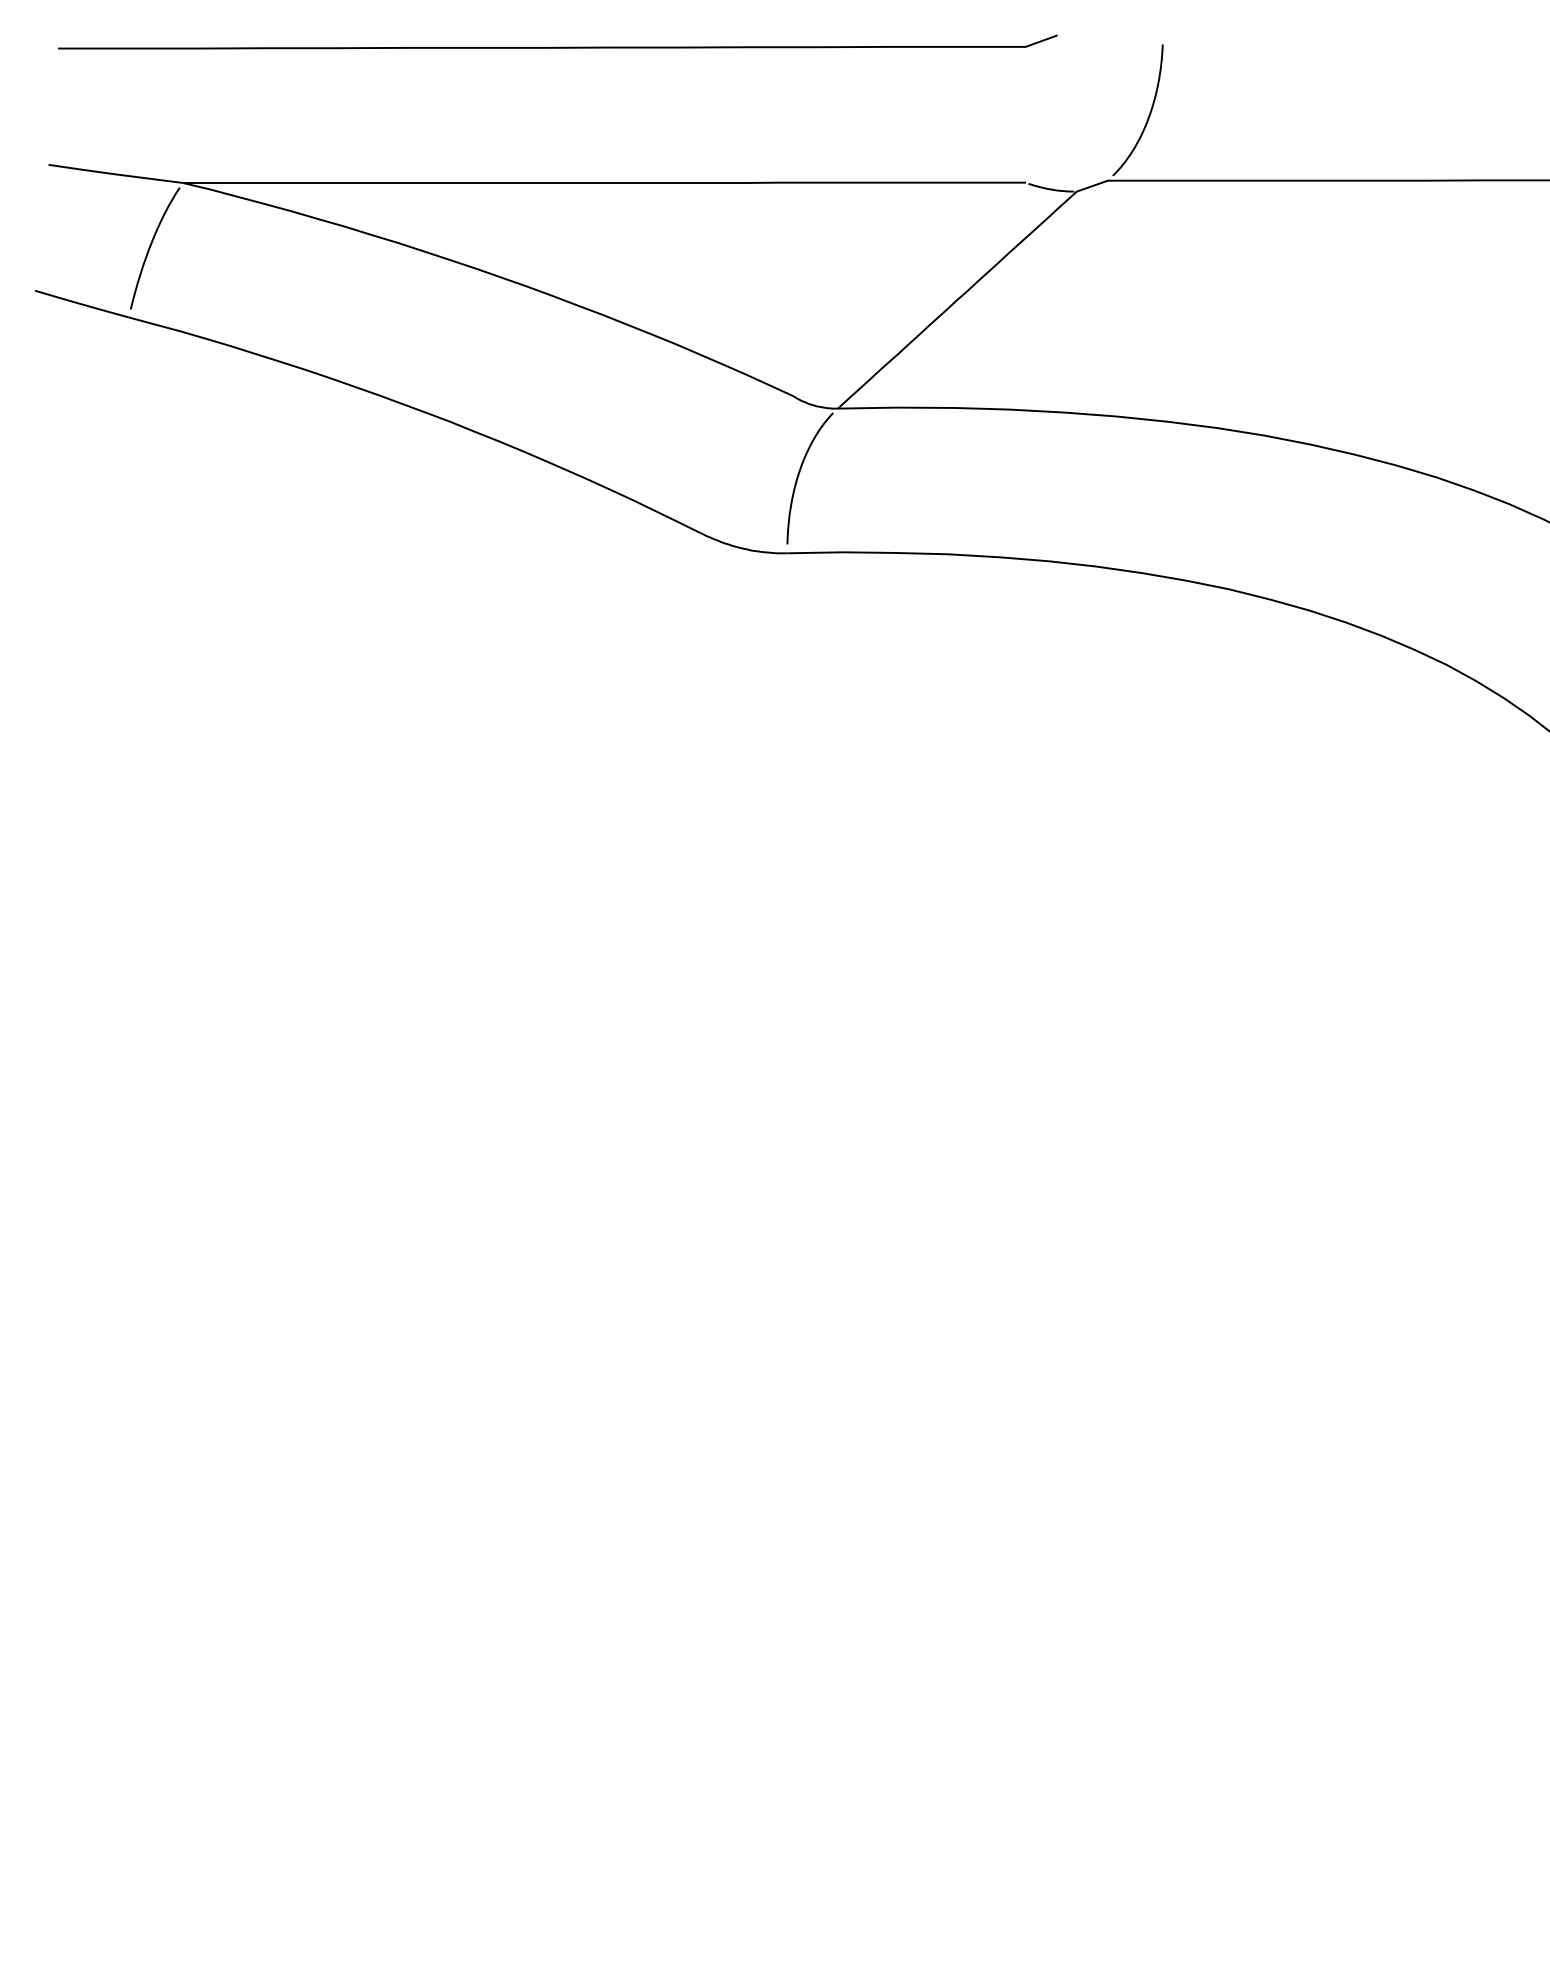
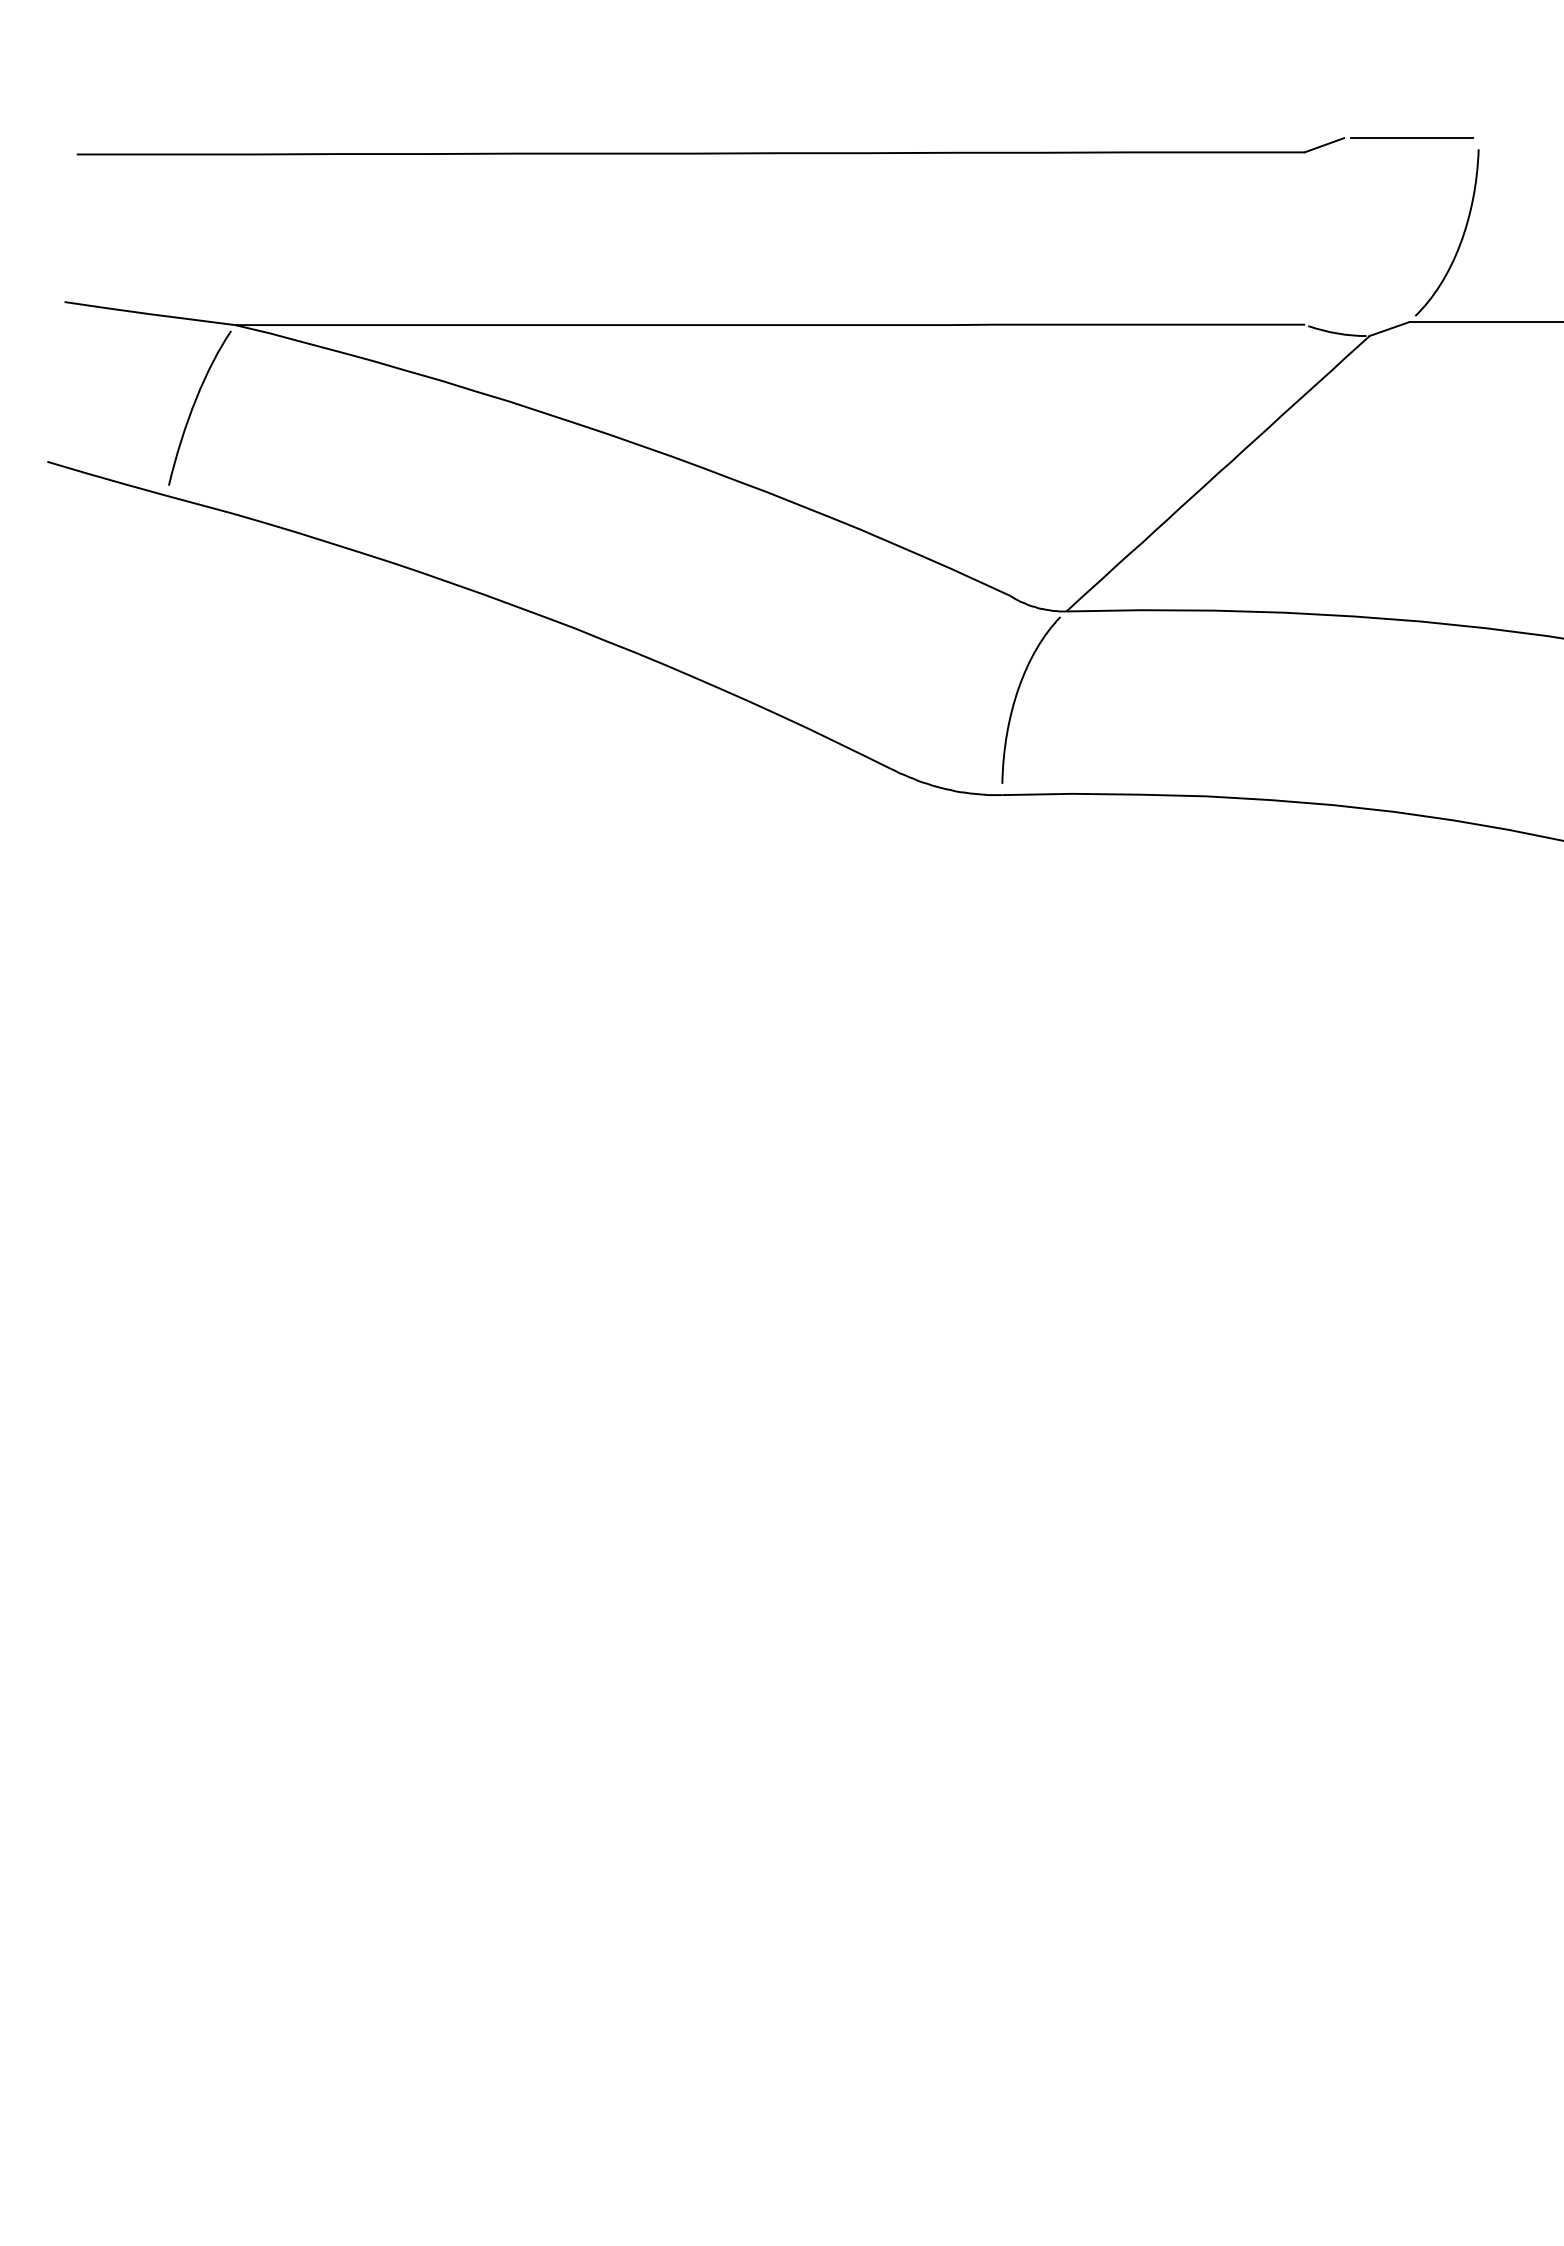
line: (1110, 35) -> (1412, 137), added

